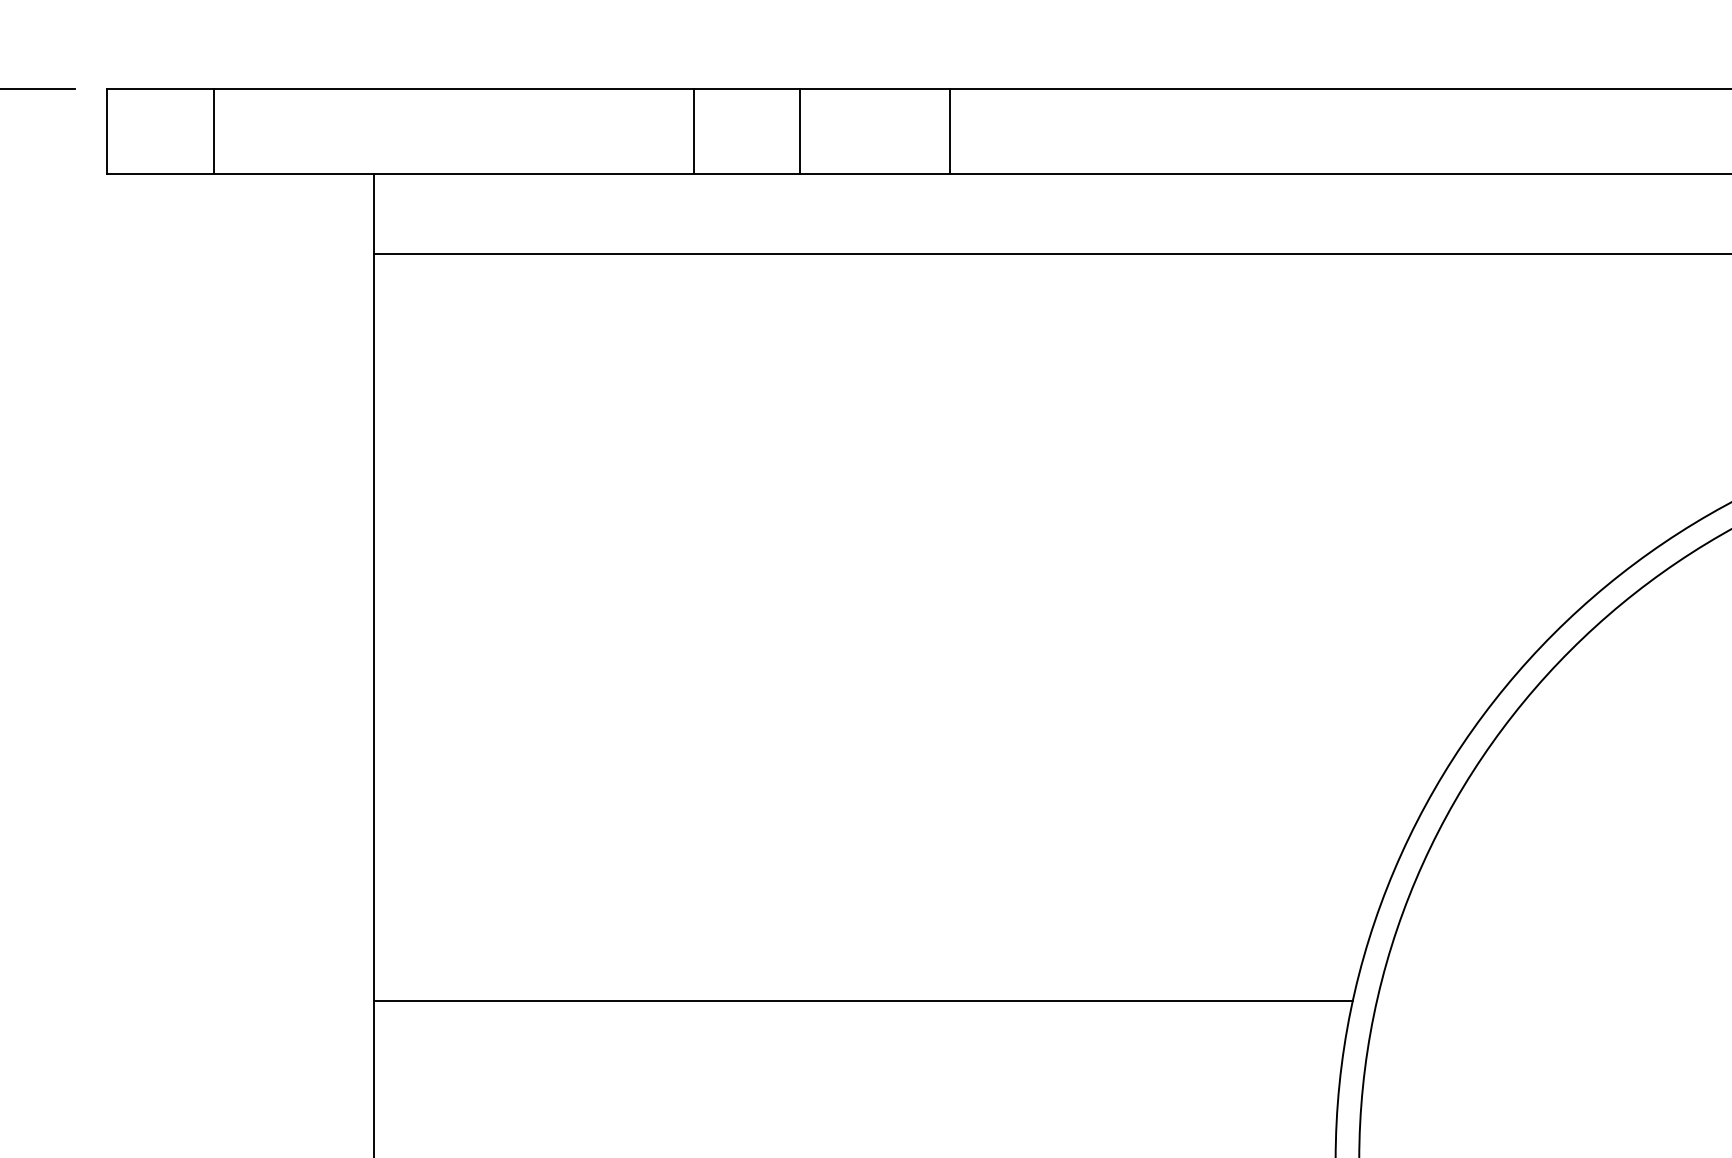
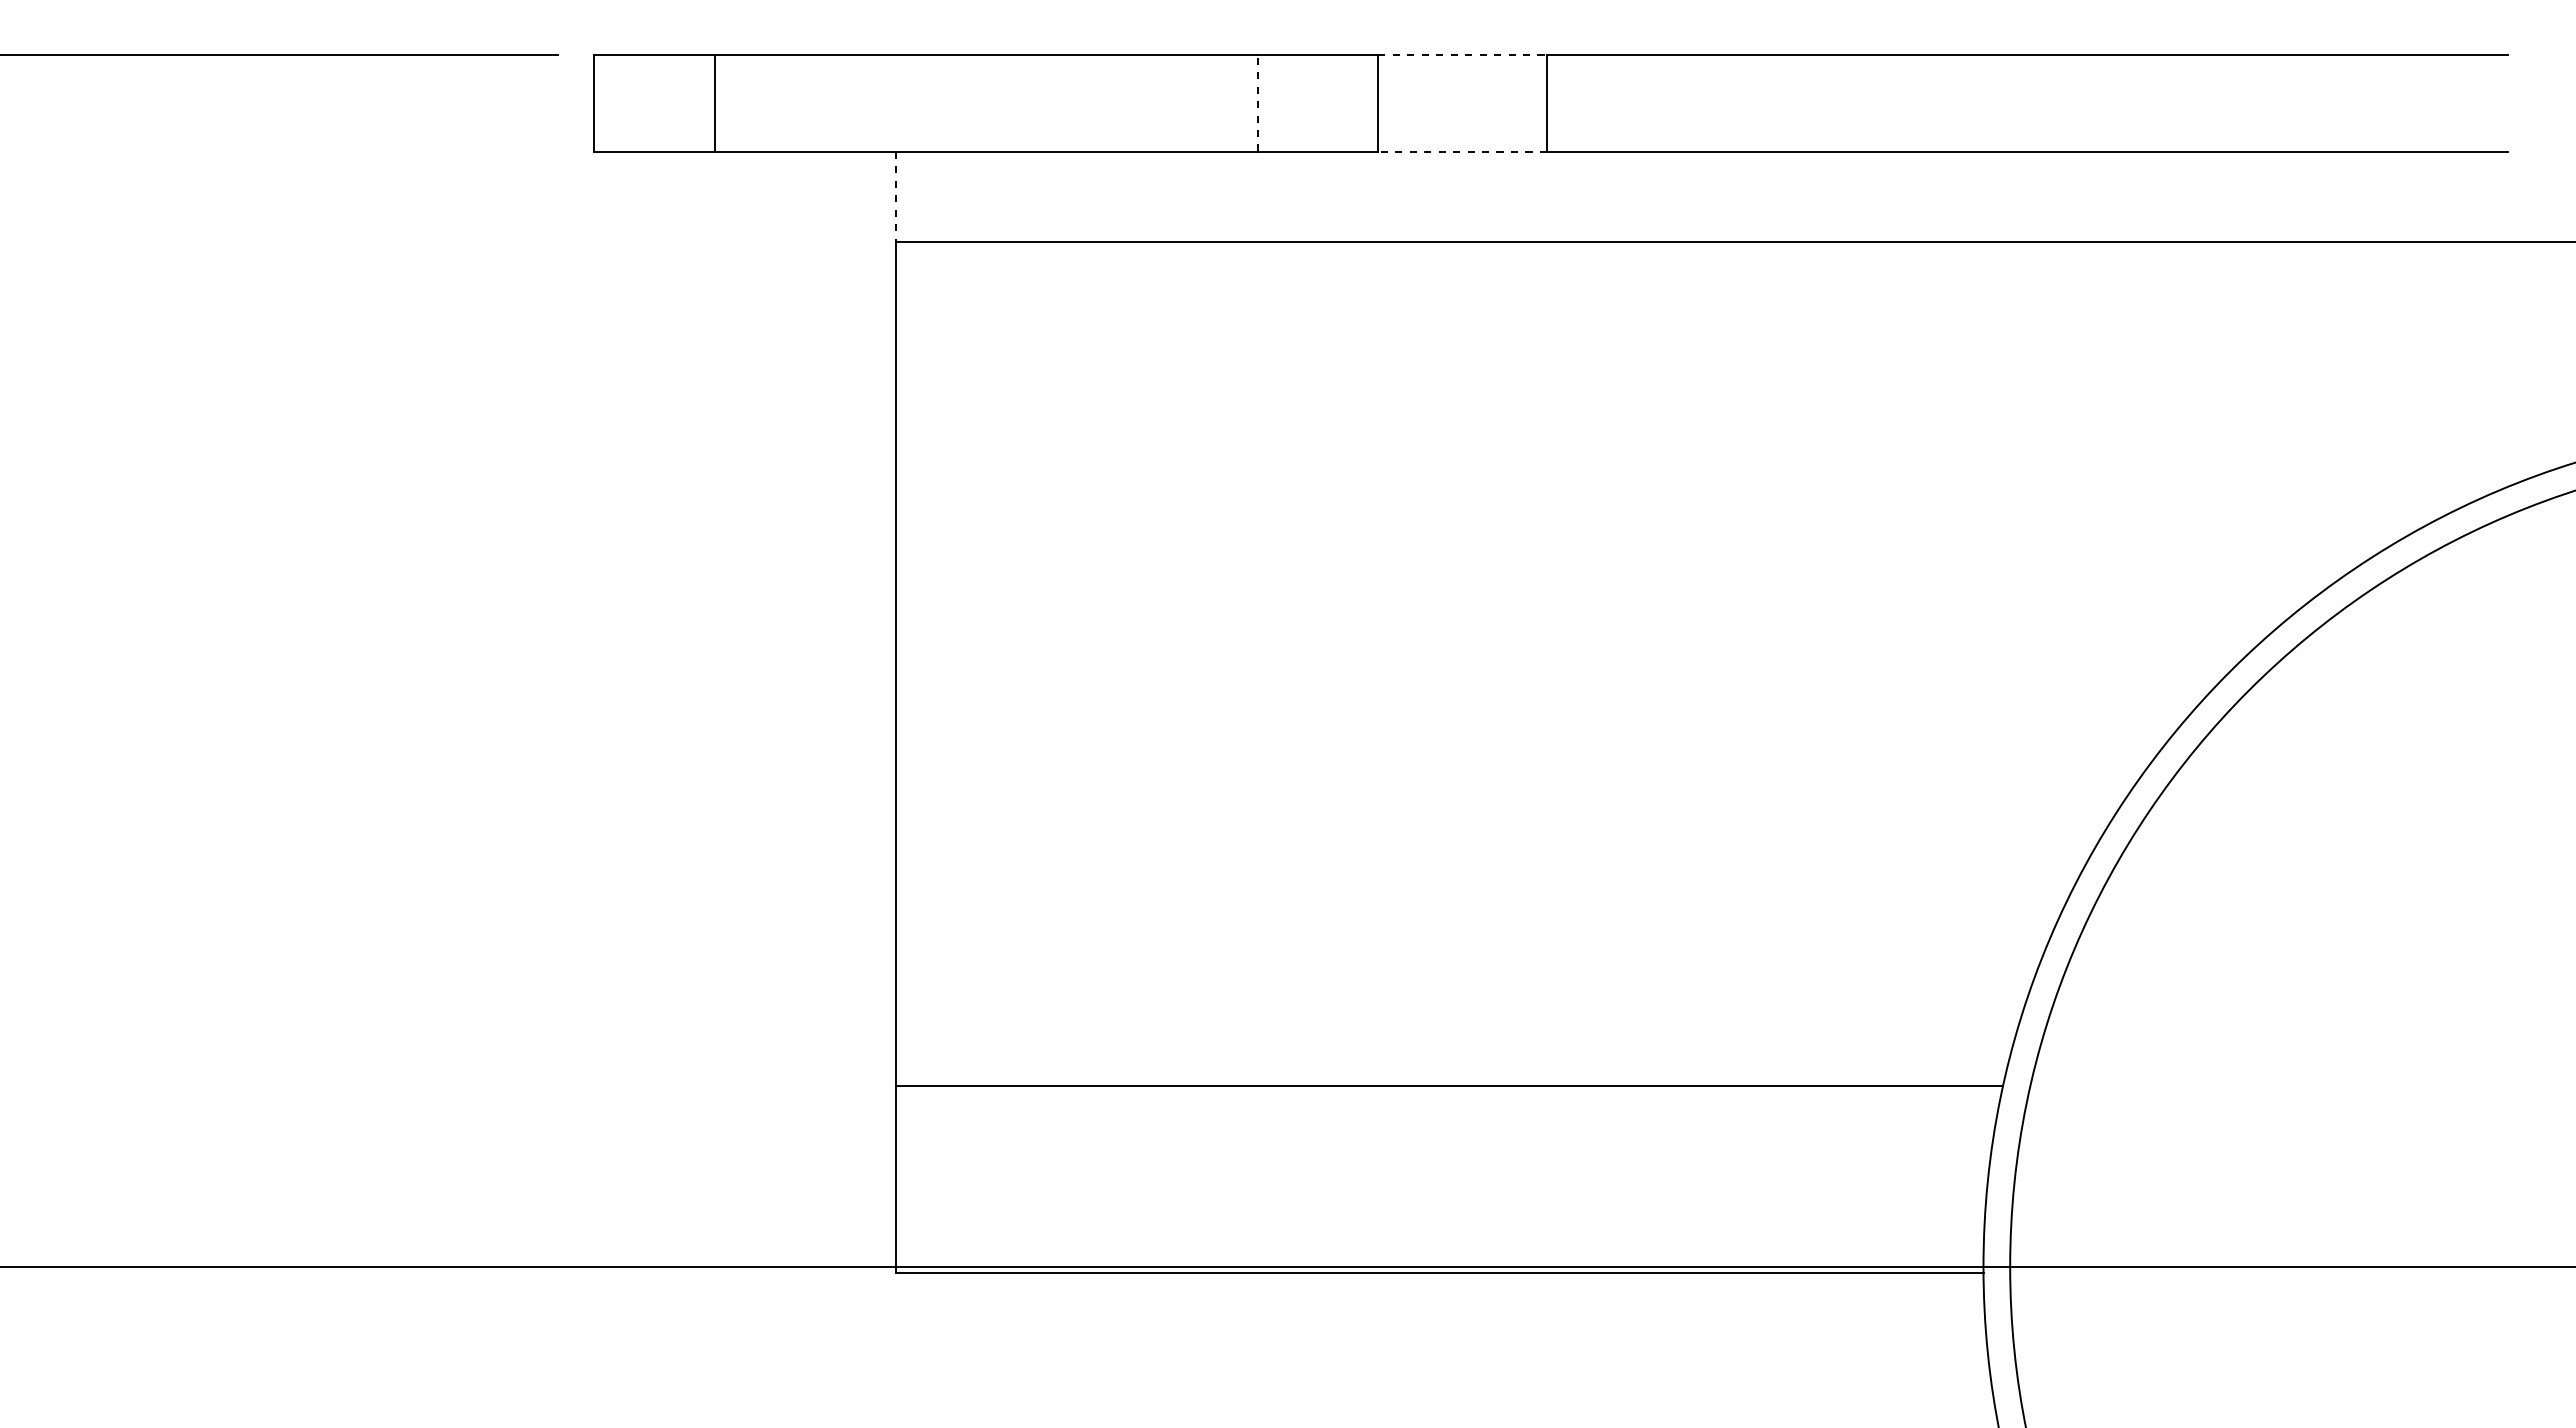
line: (875, 88) -> (1463, 55), solid -> dashed
line: (693, 130) -> (1257, 102), solid -> dashed
line: (874, 173) -> (1462, 151), solid -> dashed
line: (373, 214) -> (895, 197), solid -> dashed

